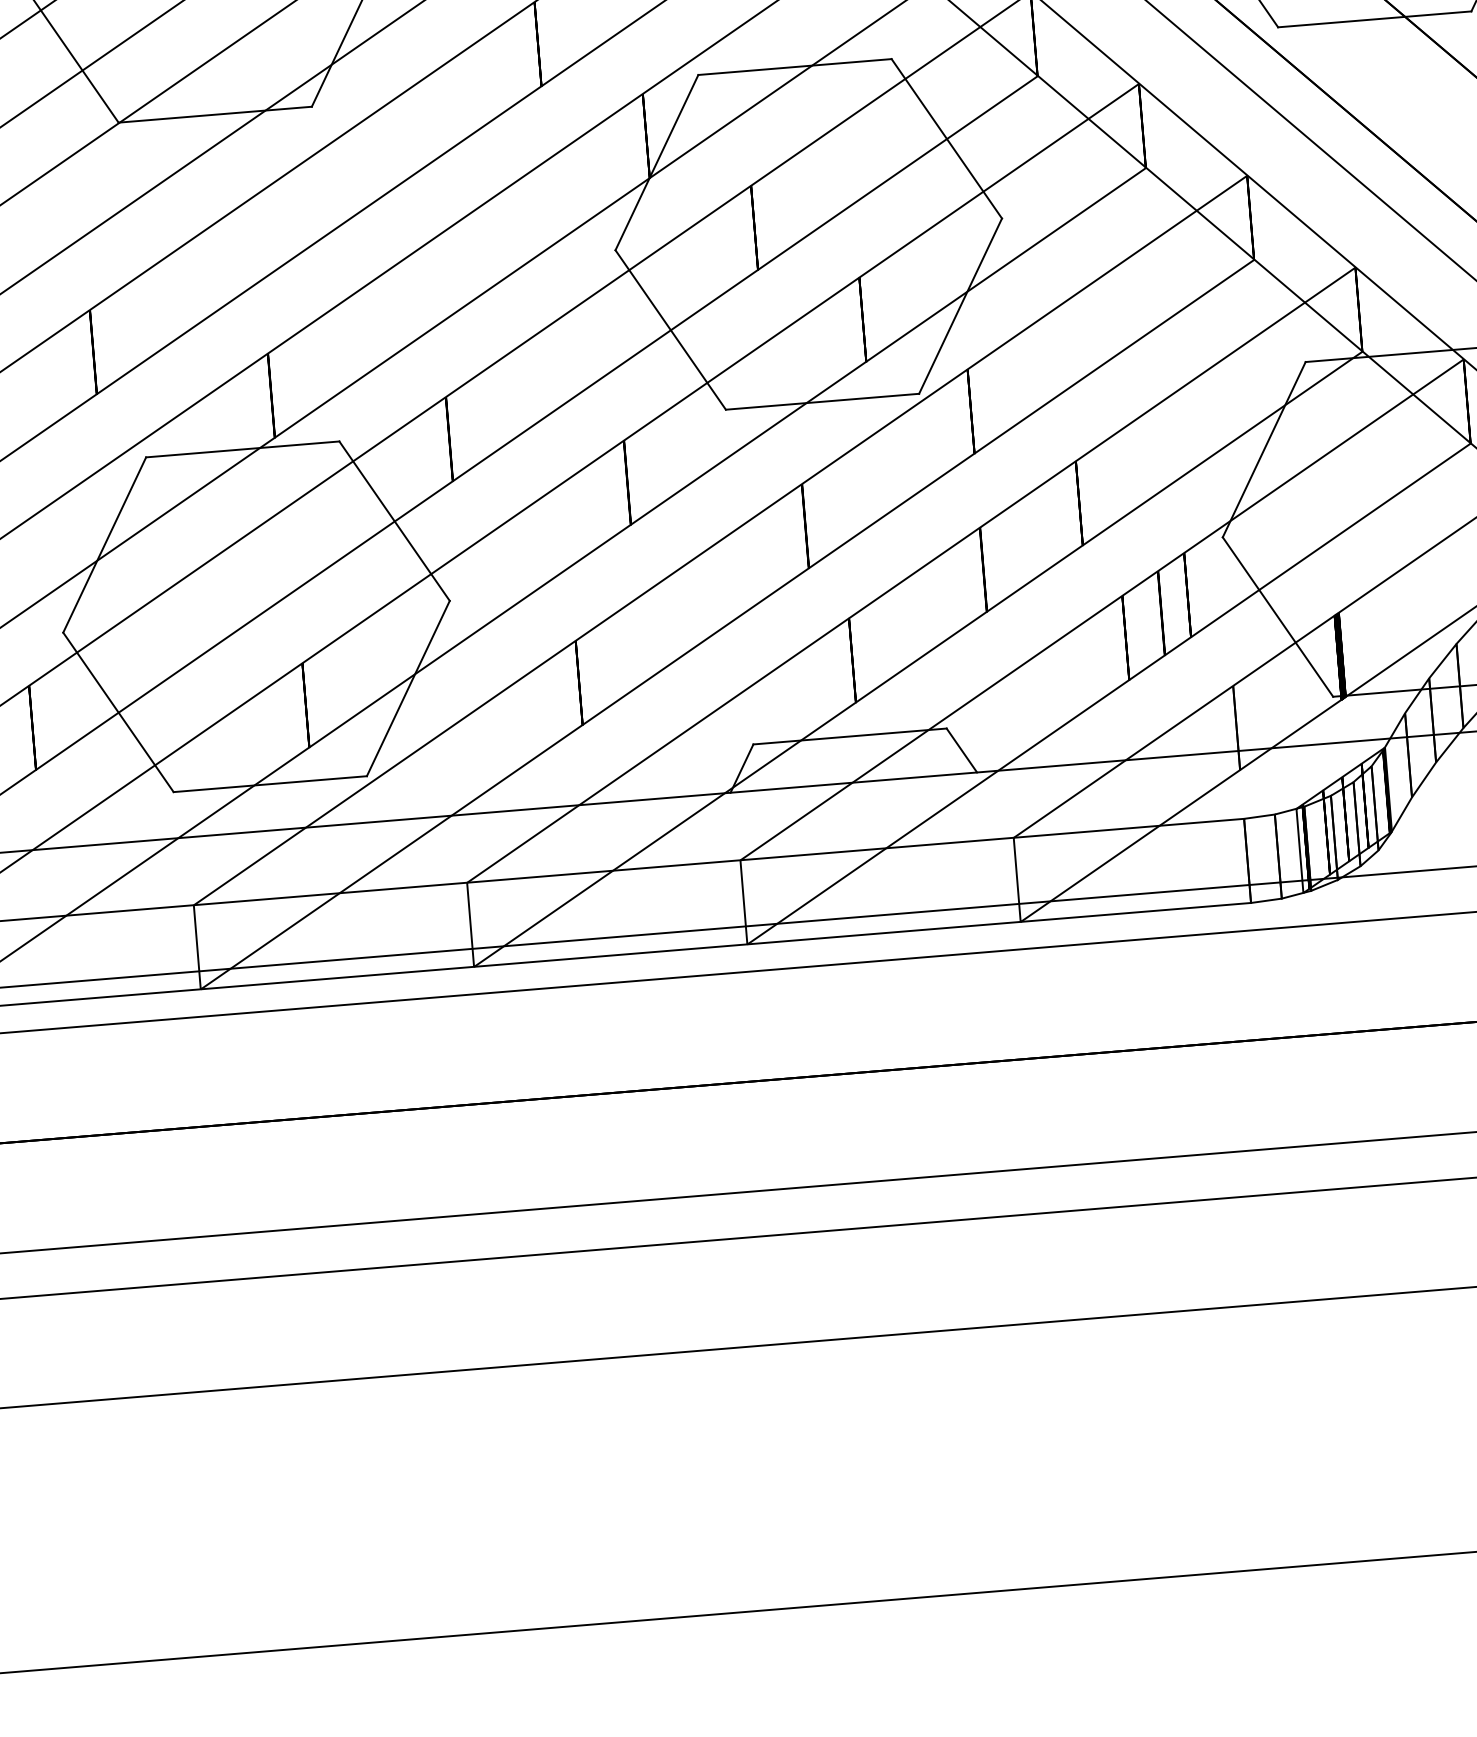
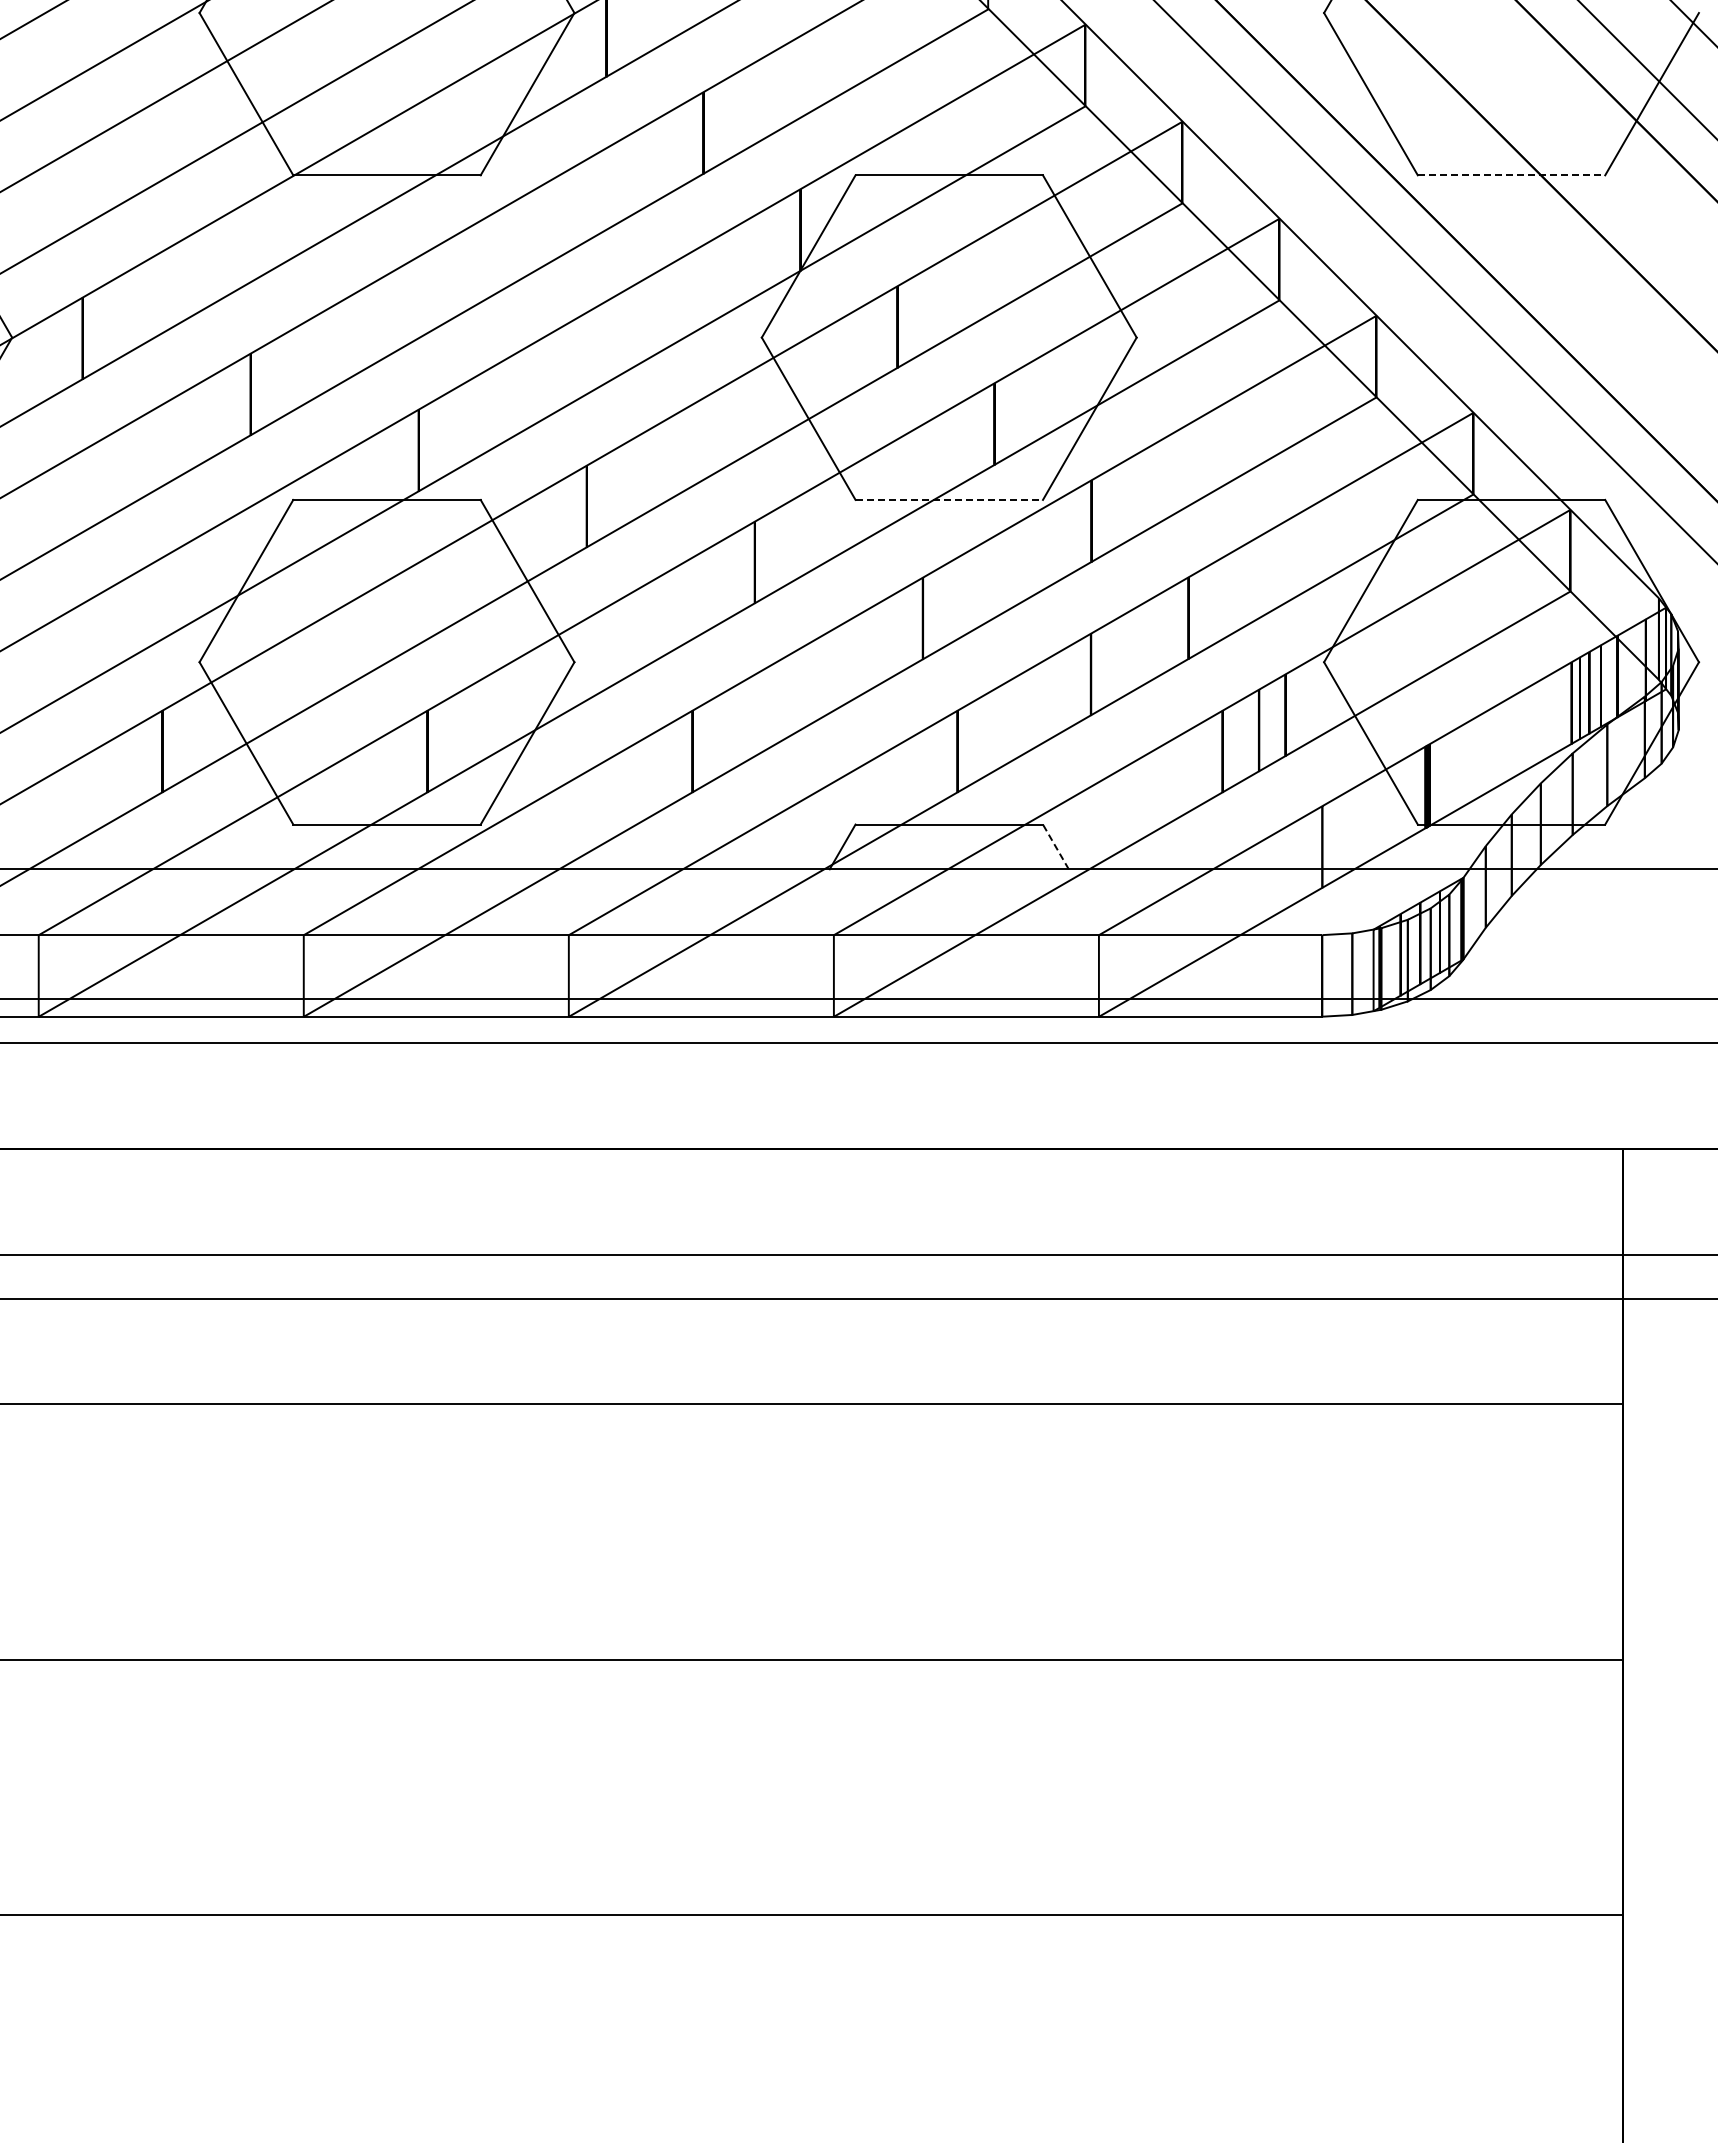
line: (1374, 19) -> (1511, 175), solid -> dashed
line: (822, 401) -> (949, 499), solid -> dashed
line: (961, 750) -> (1055, 846), solid -> dashed

